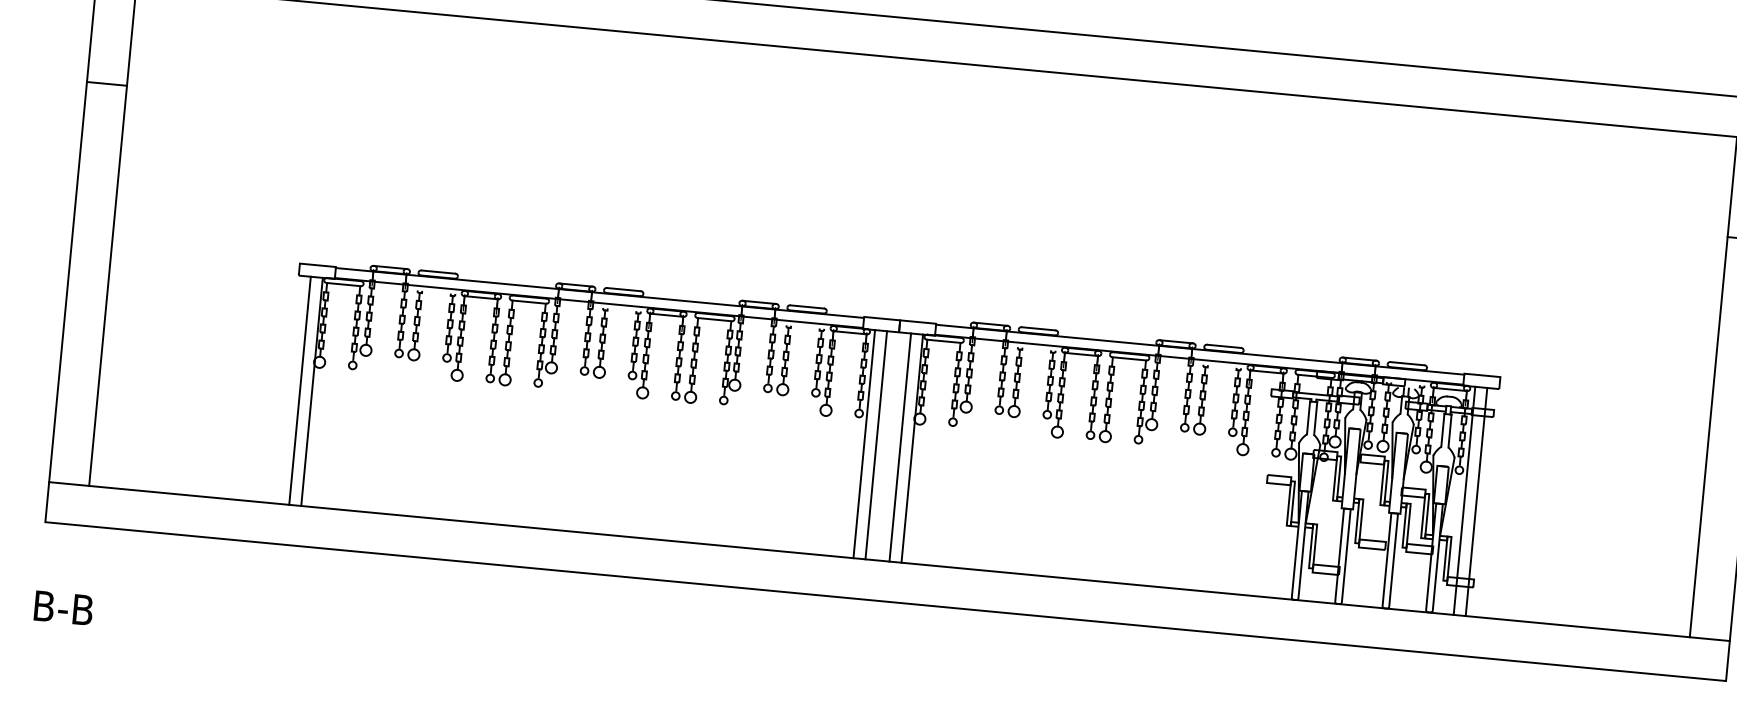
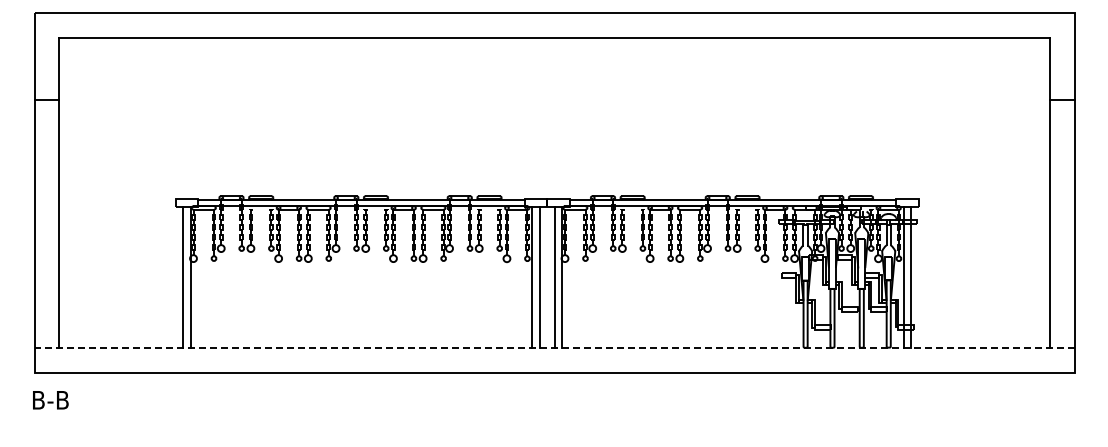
line: (889, 561) -> (554, 347), solid -> dashed
text: (63, 608) -> (50, 400), moved

